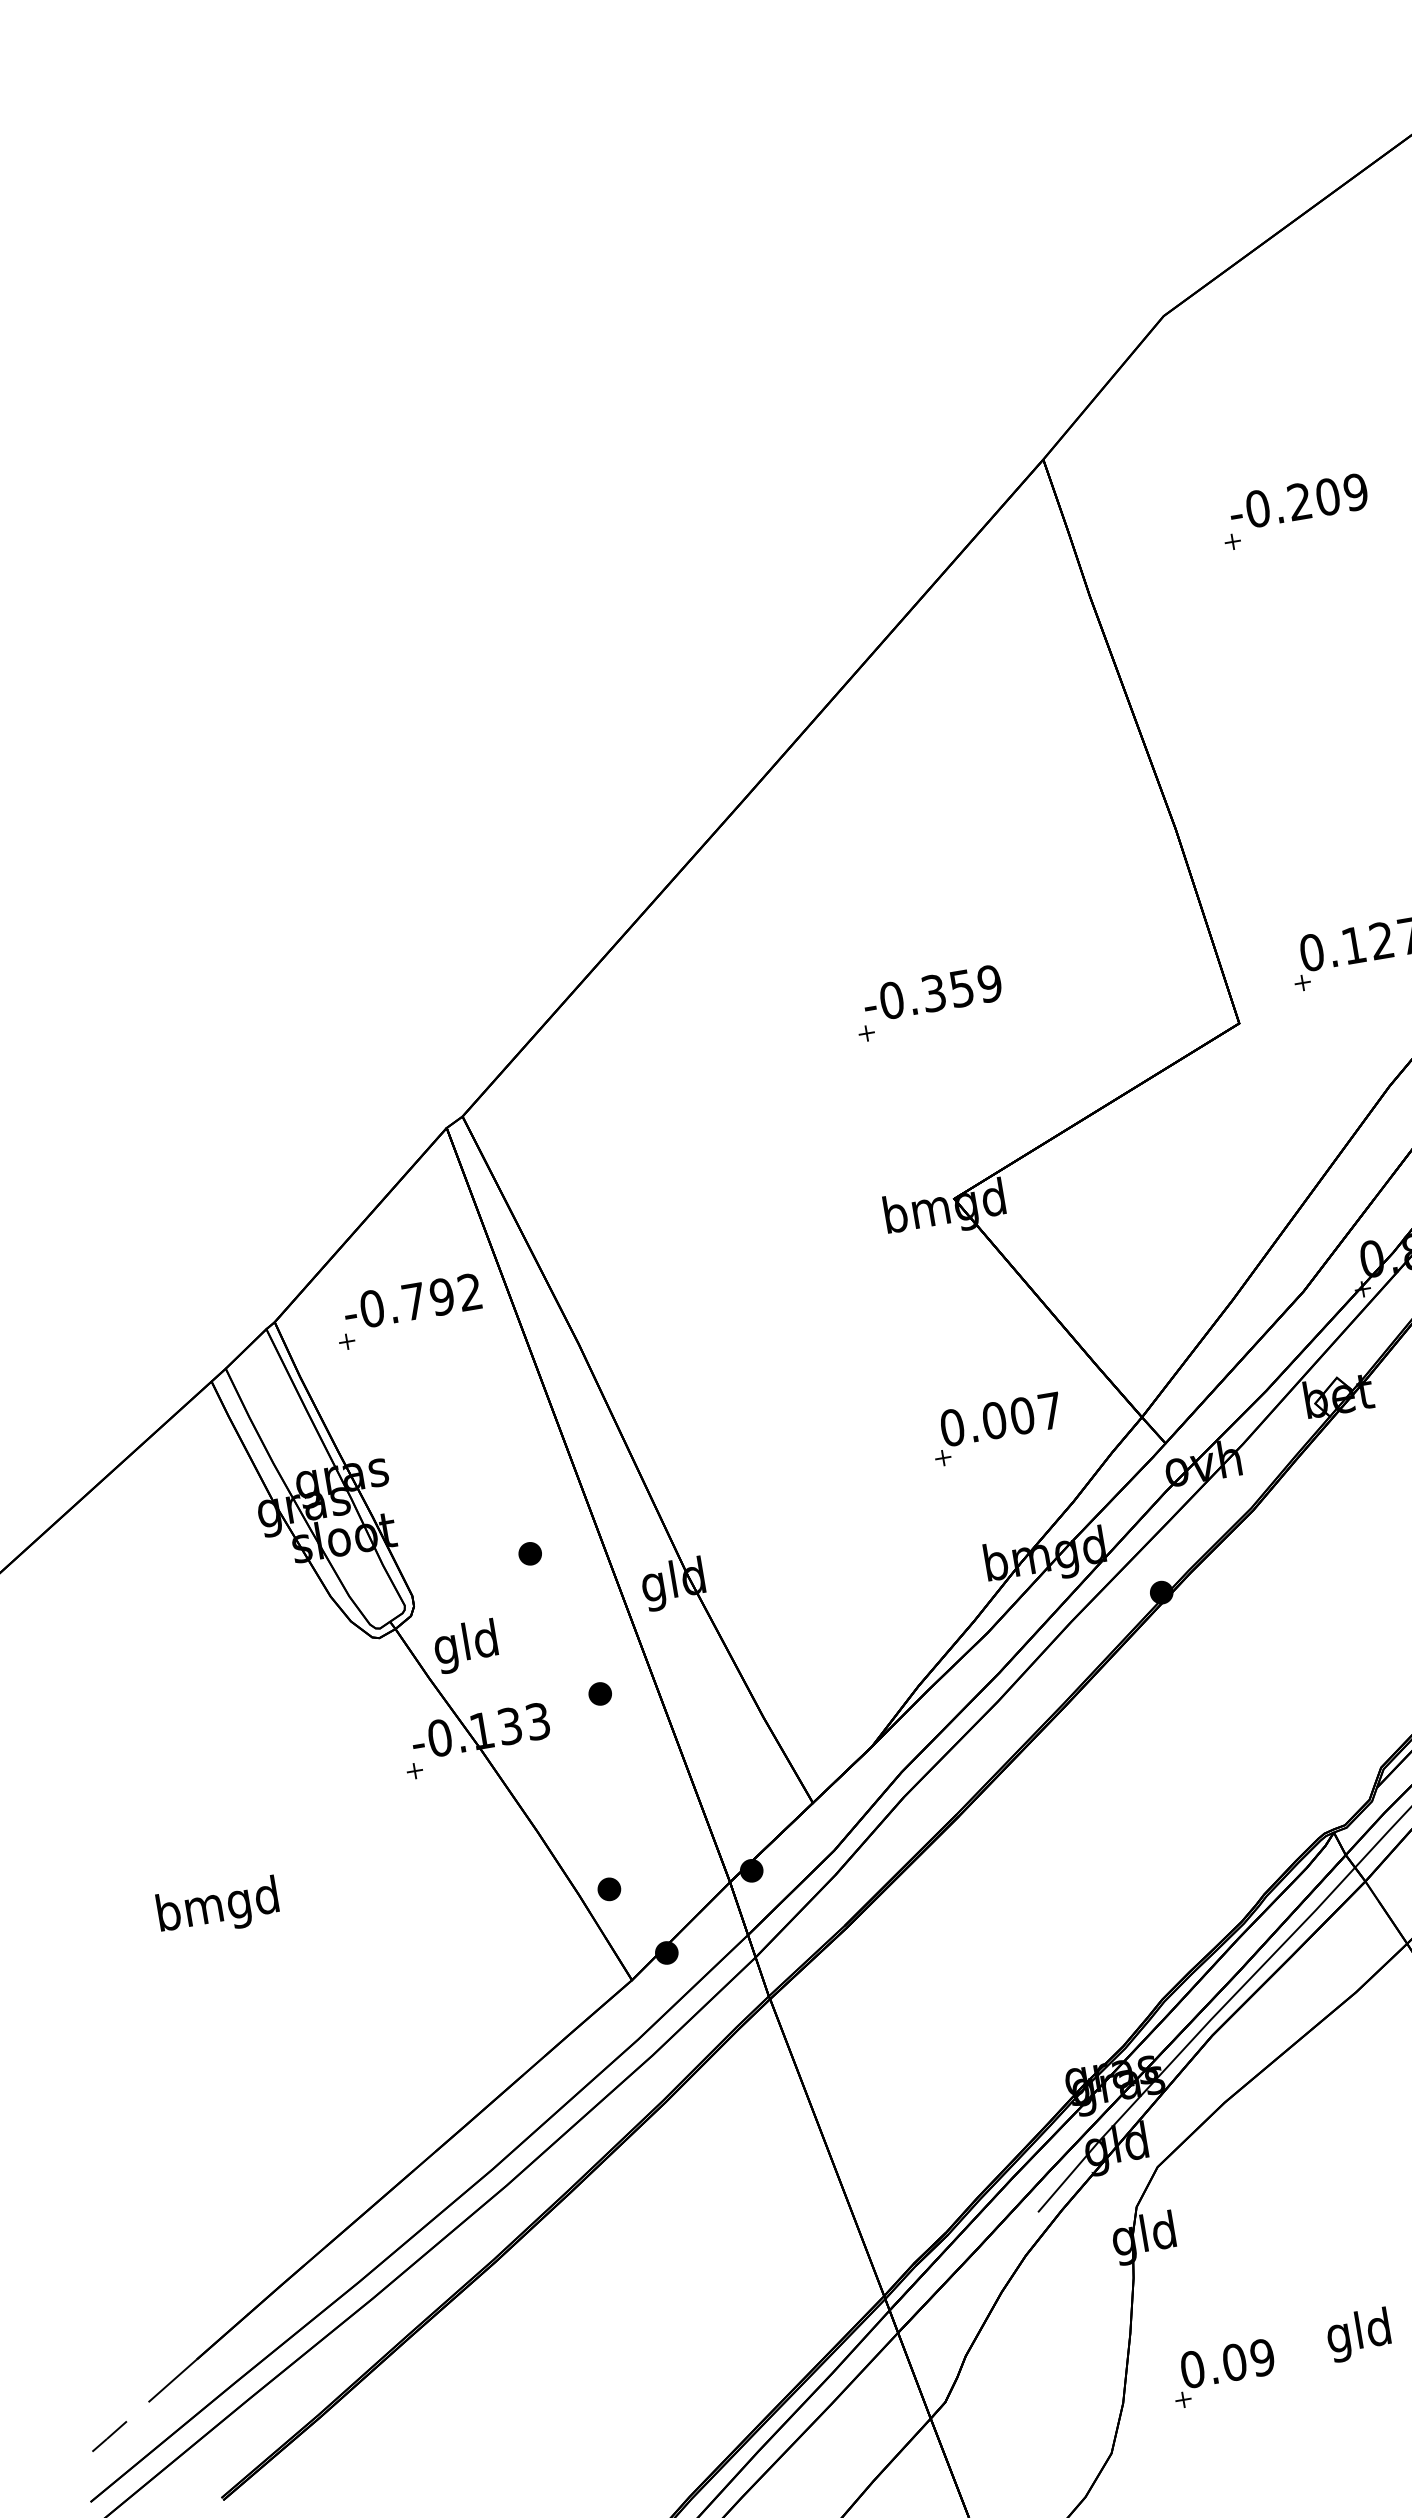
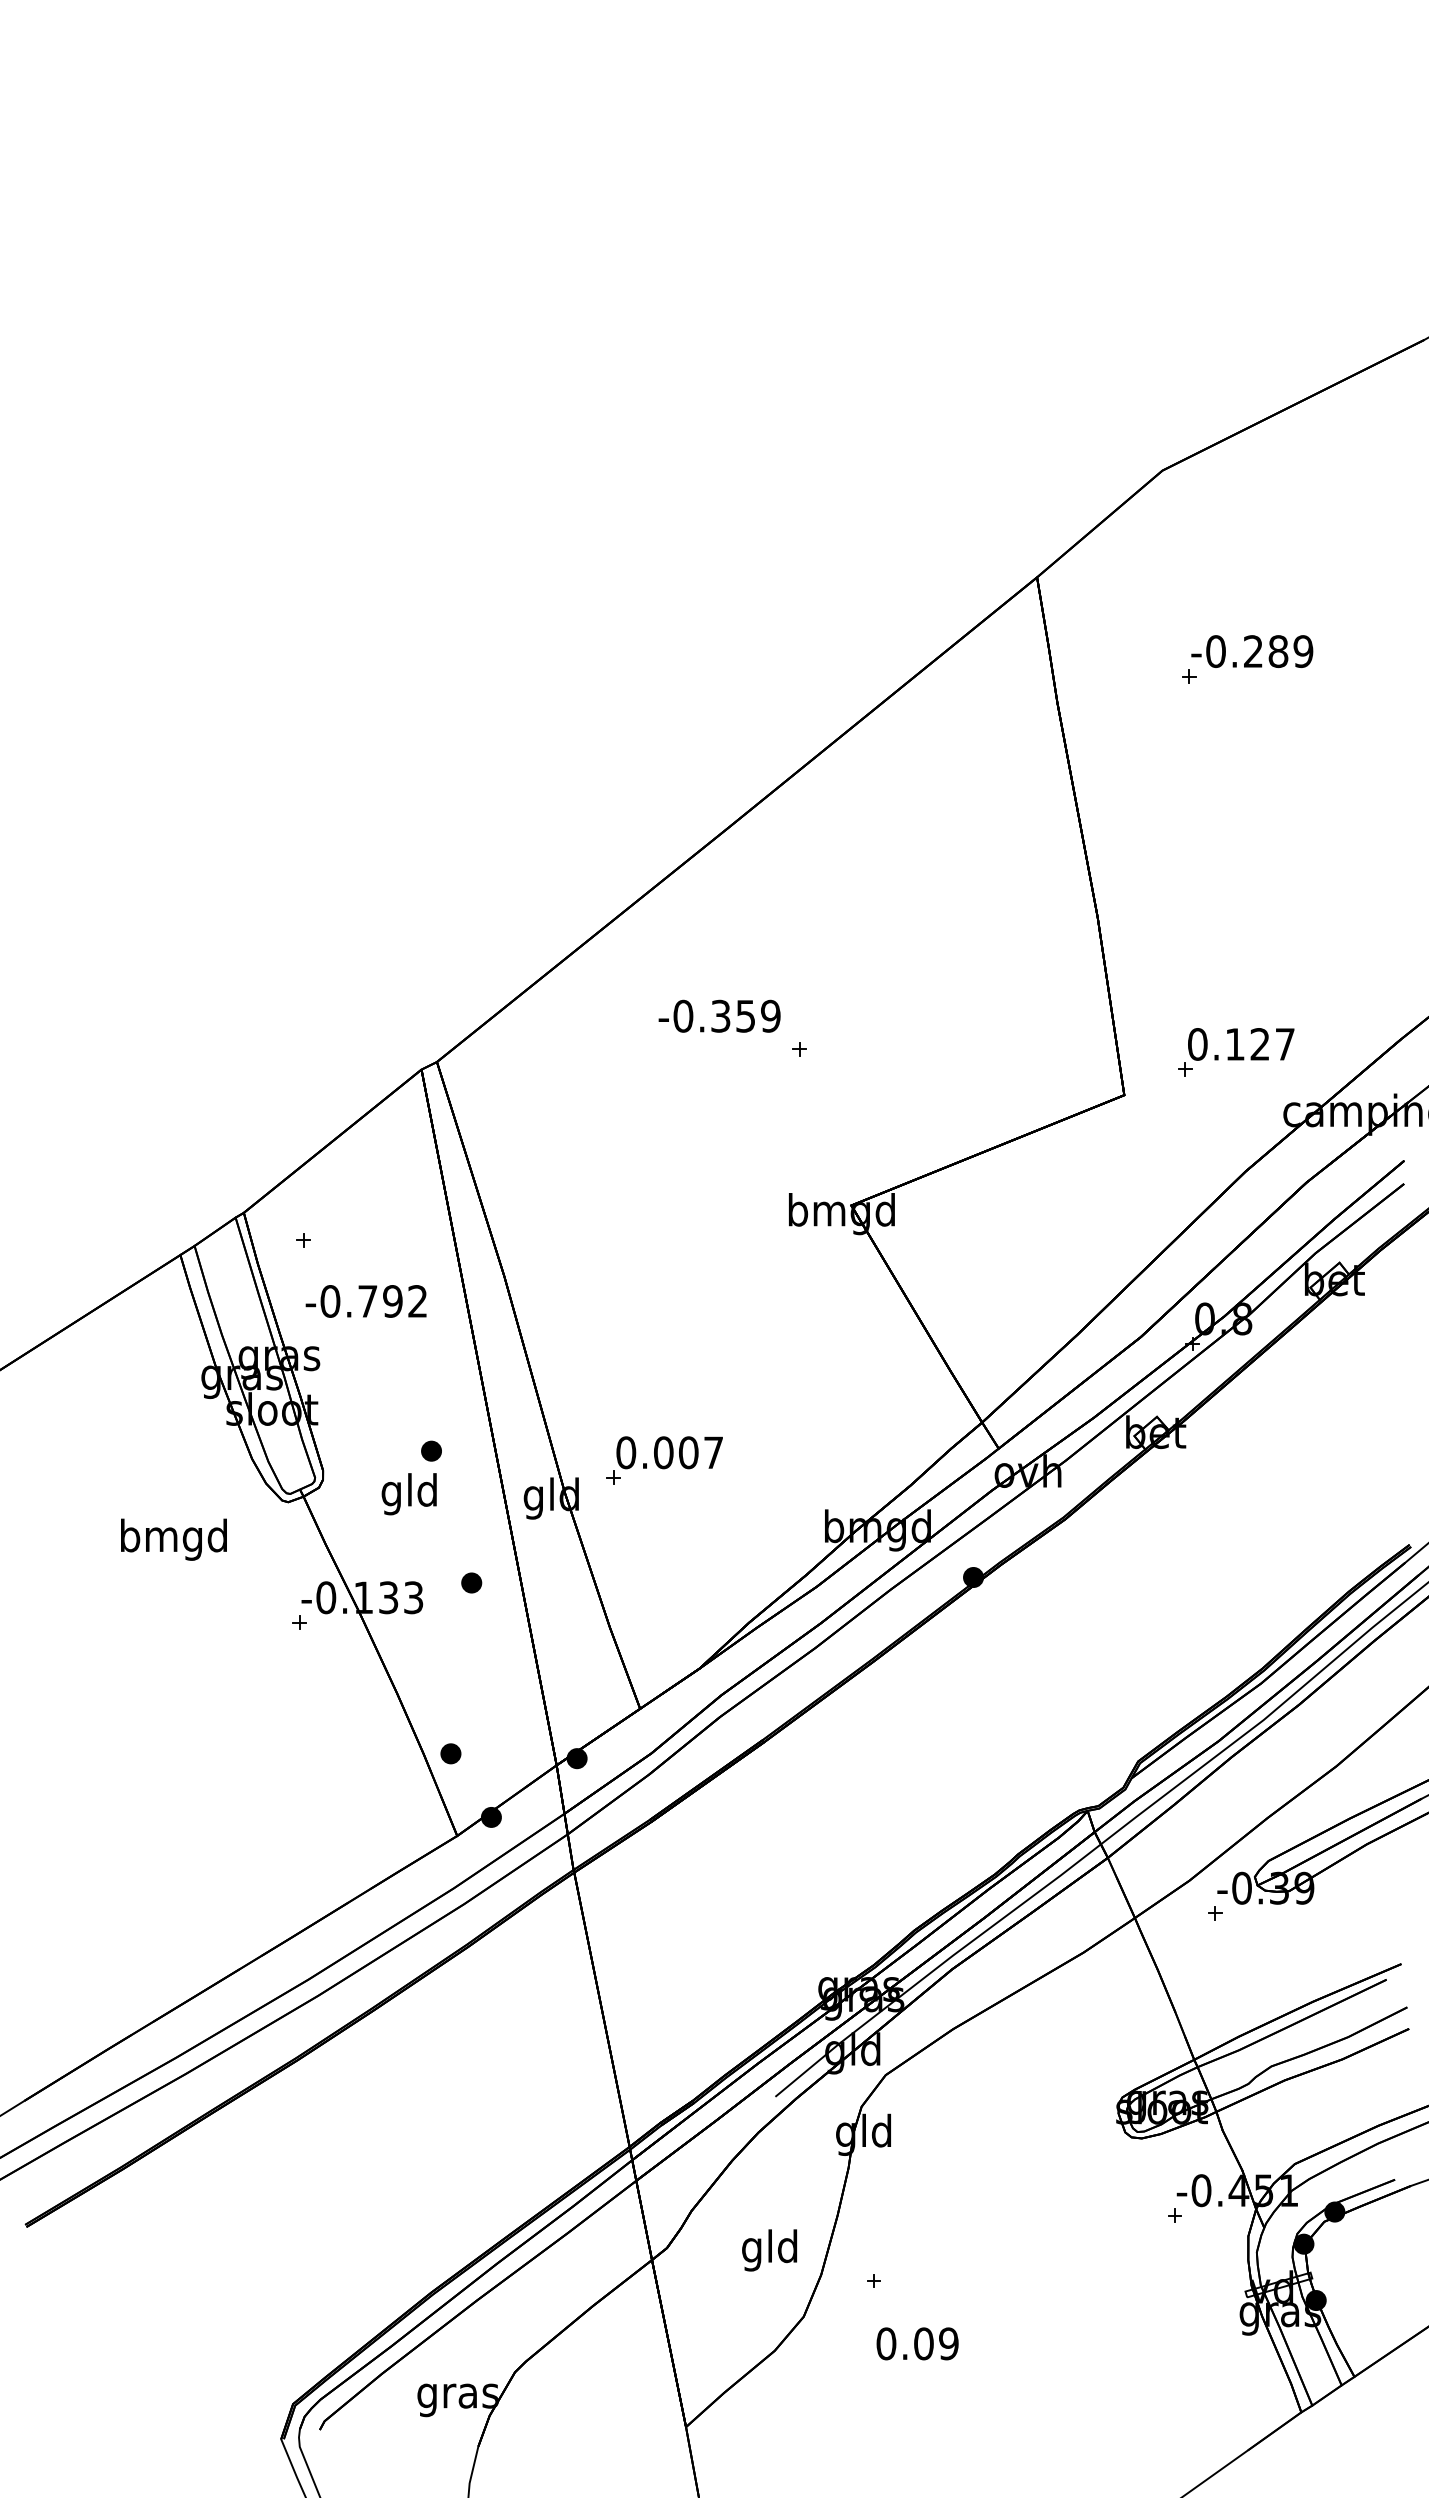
text: (1327, 496) -> (1278, 651), -0.209 -> -0.289
text: (932, 992) -> (719, 1015), moved
text: (411, 1302) -> (365, 1301), moved
part: (996, 1429) -> (664, 1460), moved
text: (465, 1647) -> (408, 1494), moved
text: (217, 1907) -> (173, 1539), moved
text: (1358, 2335) -> (769, 2250), moved
text: (1227, 2363) -> (917, 2343), moved

